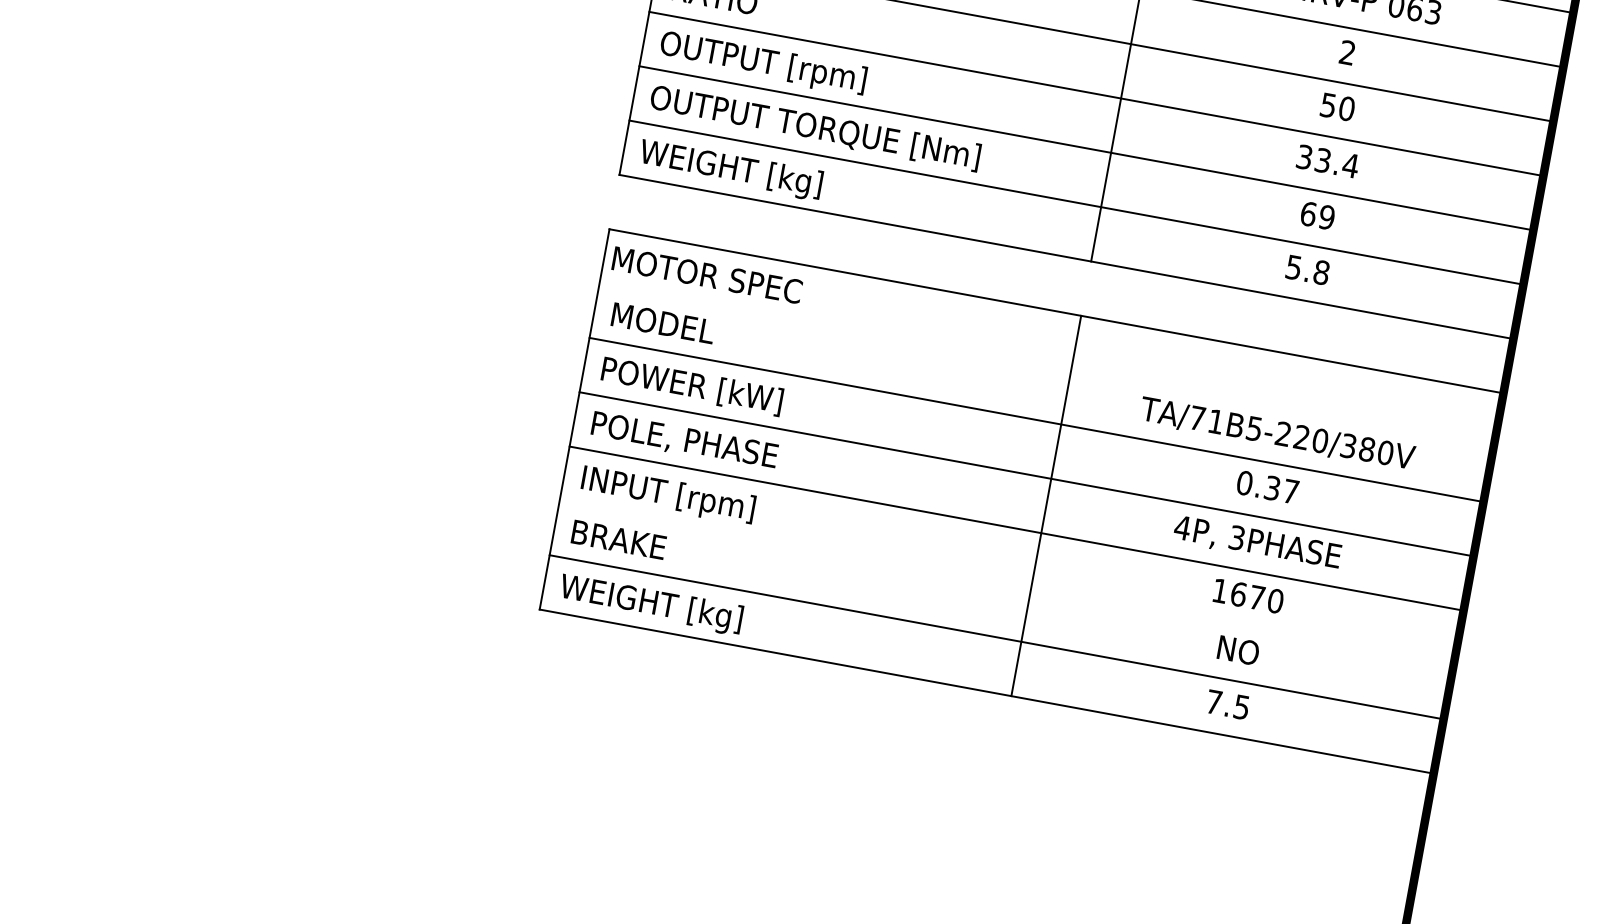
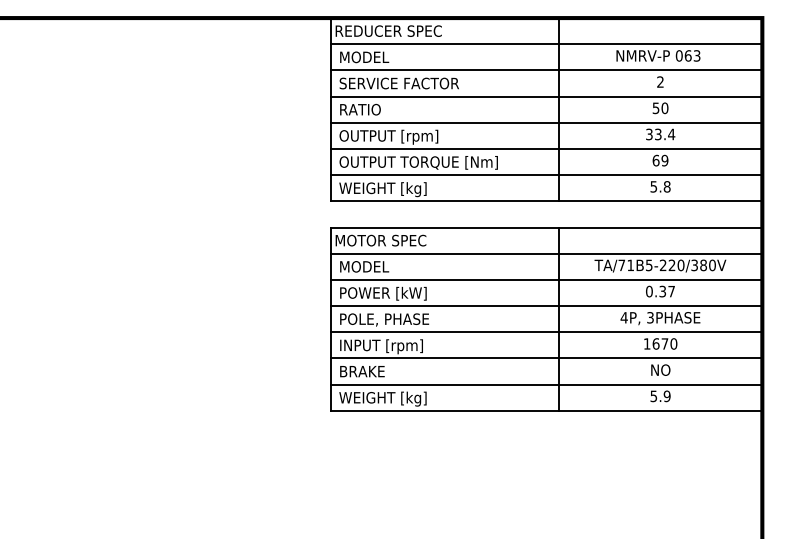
line: (1045, 364) -> (546, 253), added
line: (1005, 582) -> (546, 358), added
text: (1227, 705) -> (660, 396), 7.5 -> 5.9

